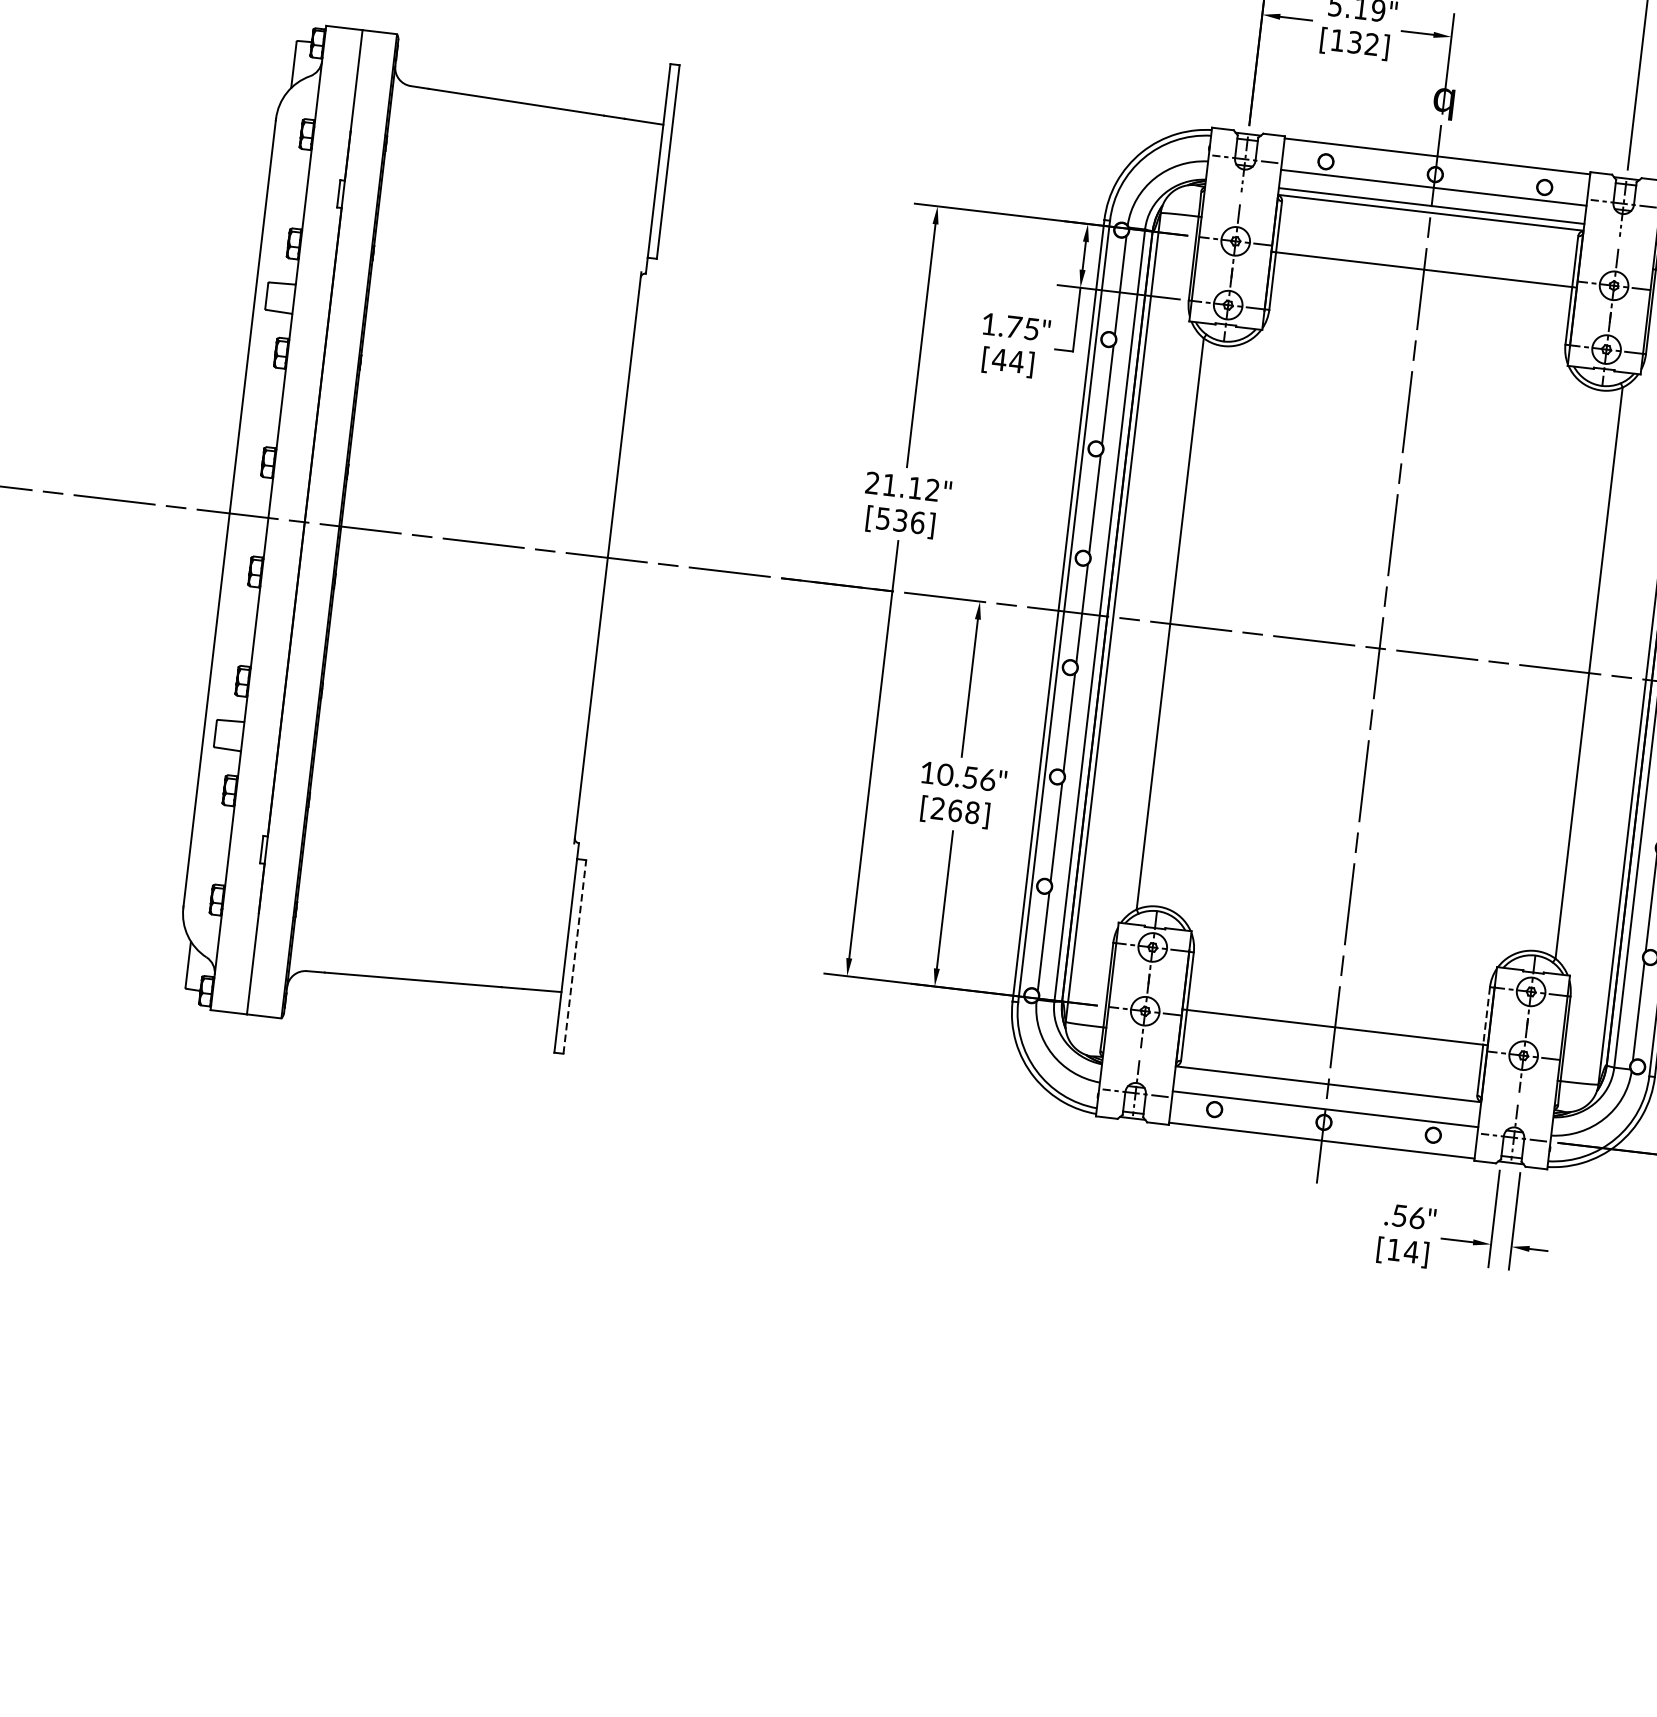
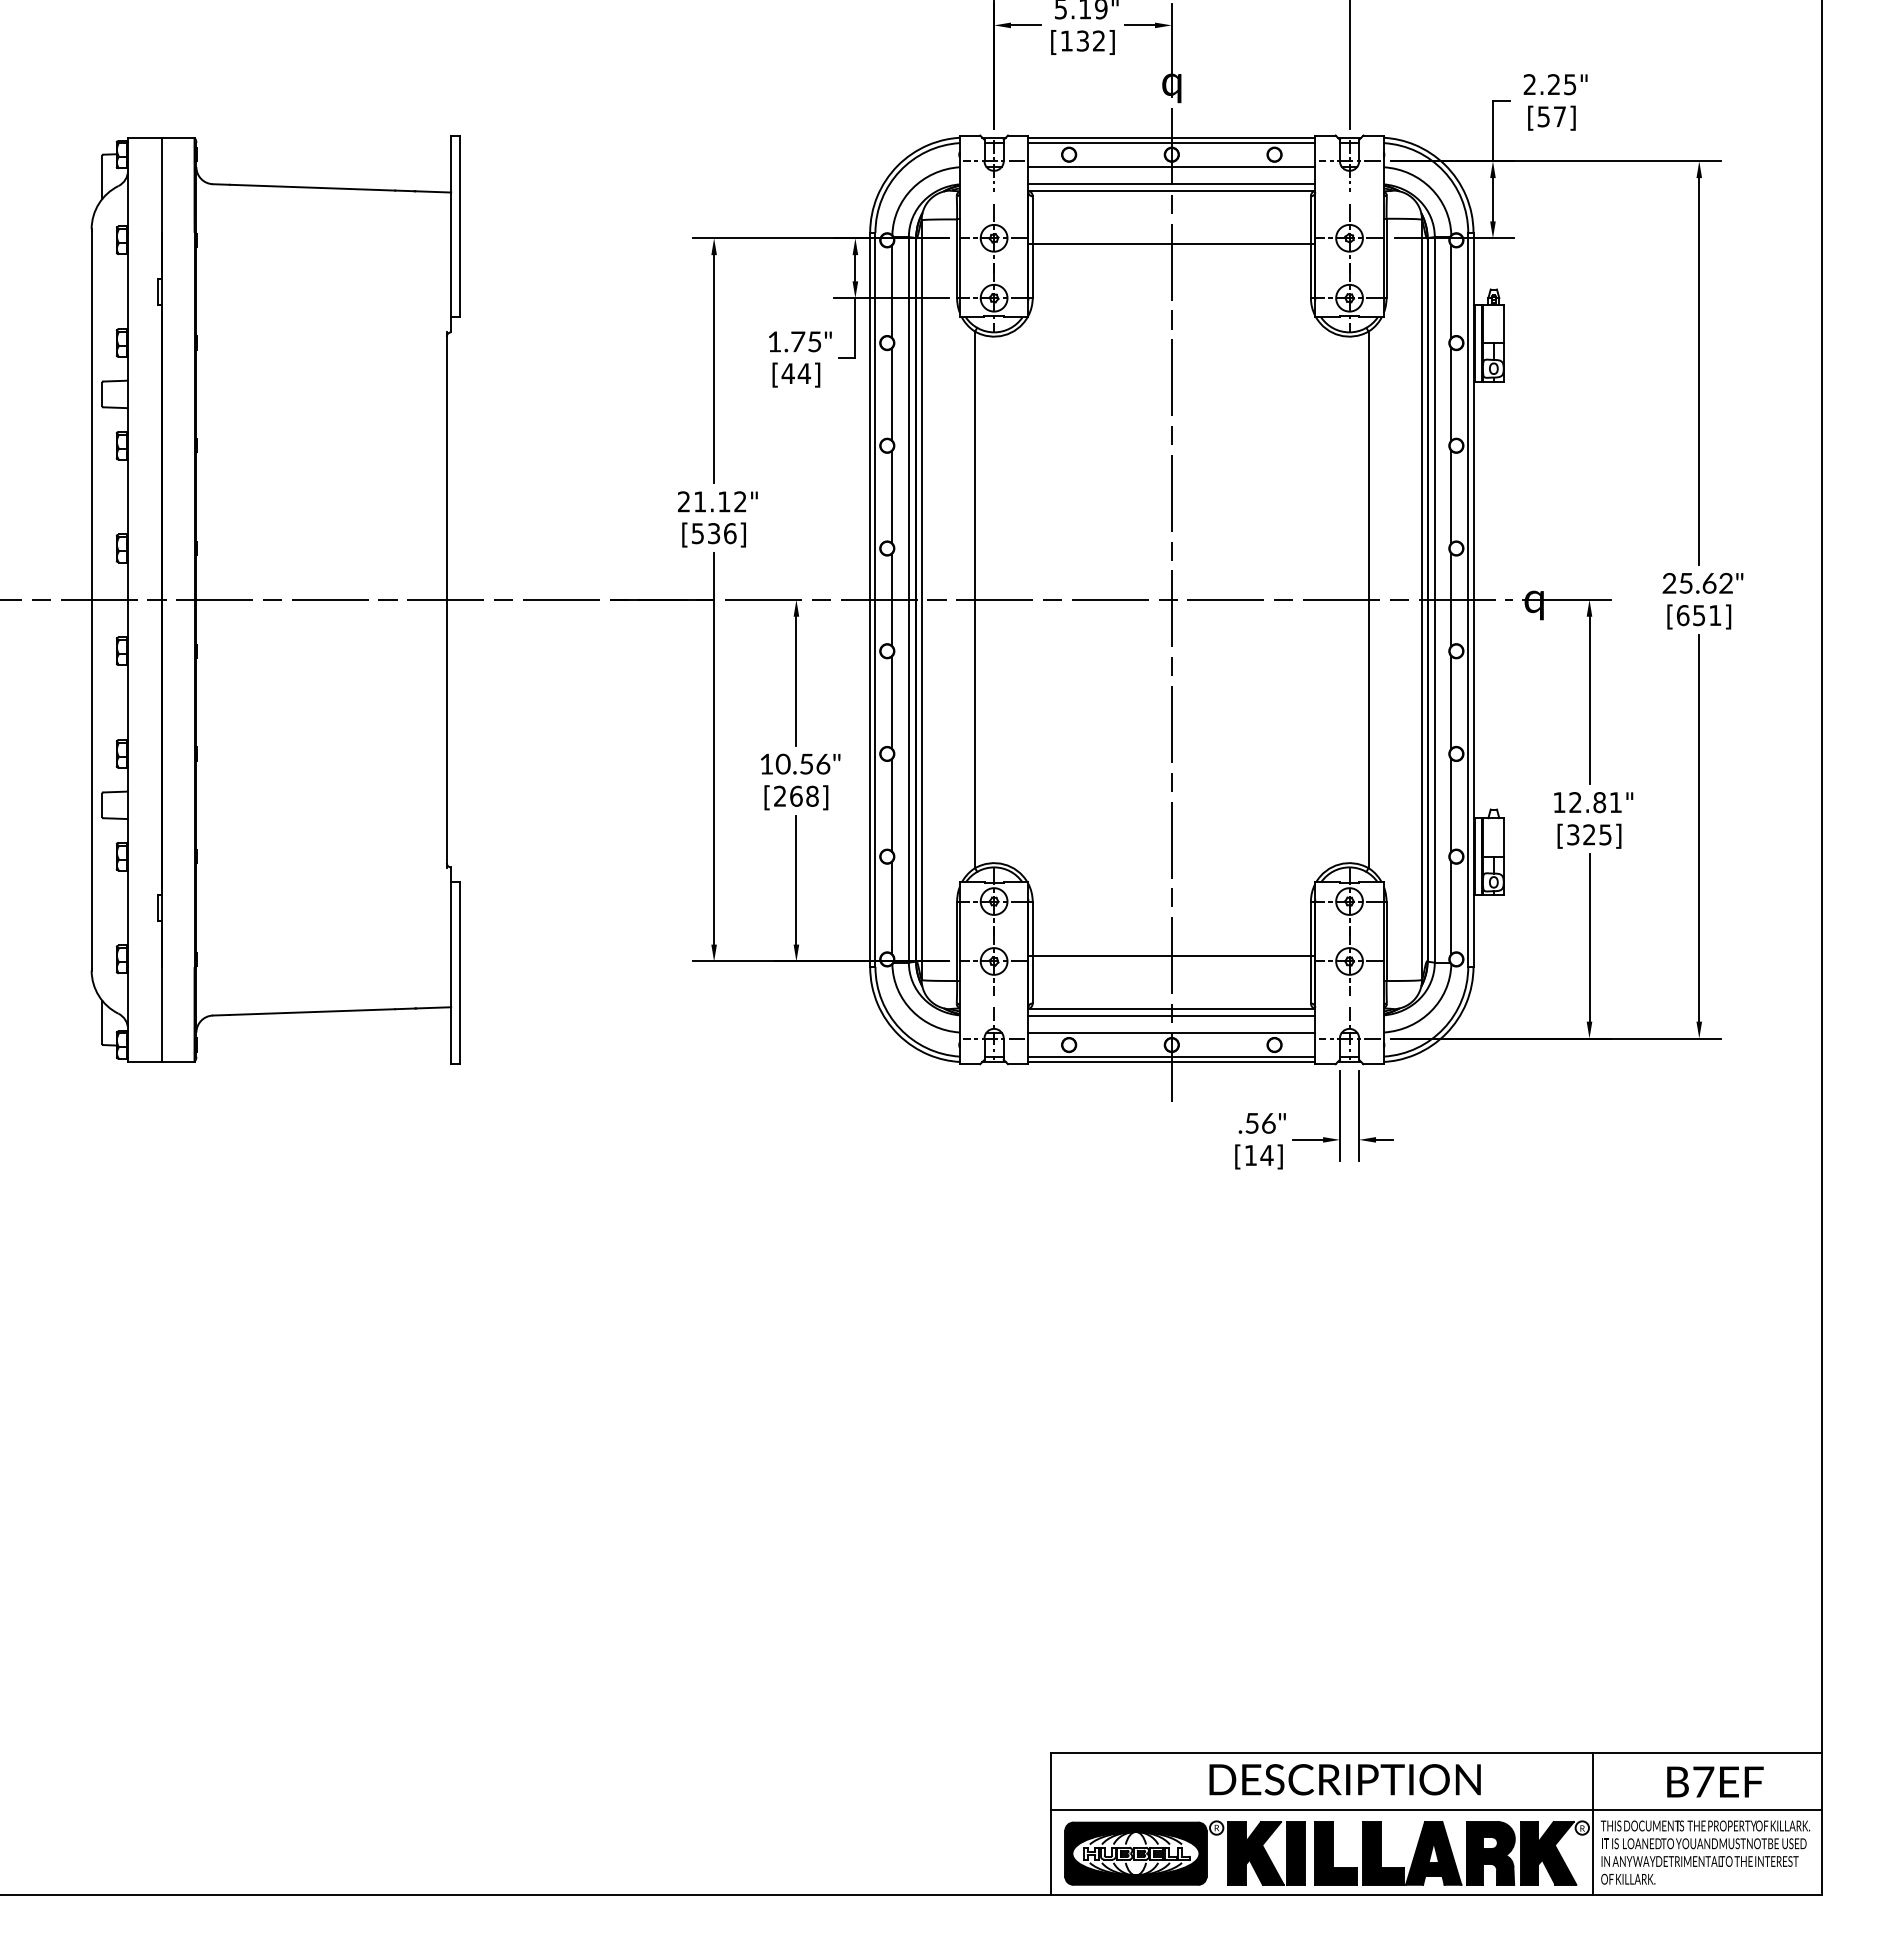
line: (1436, 161) -> (1171, 142), added
line: (574, 957) -> (459, 973), dashed -> solid
line: (1486, 1016) -> (1310, 929), dashed -> solid
line: (1327, 1090) -> (1171, 1015), added
line: (1322, 1134) -> (1171, 1056), added

